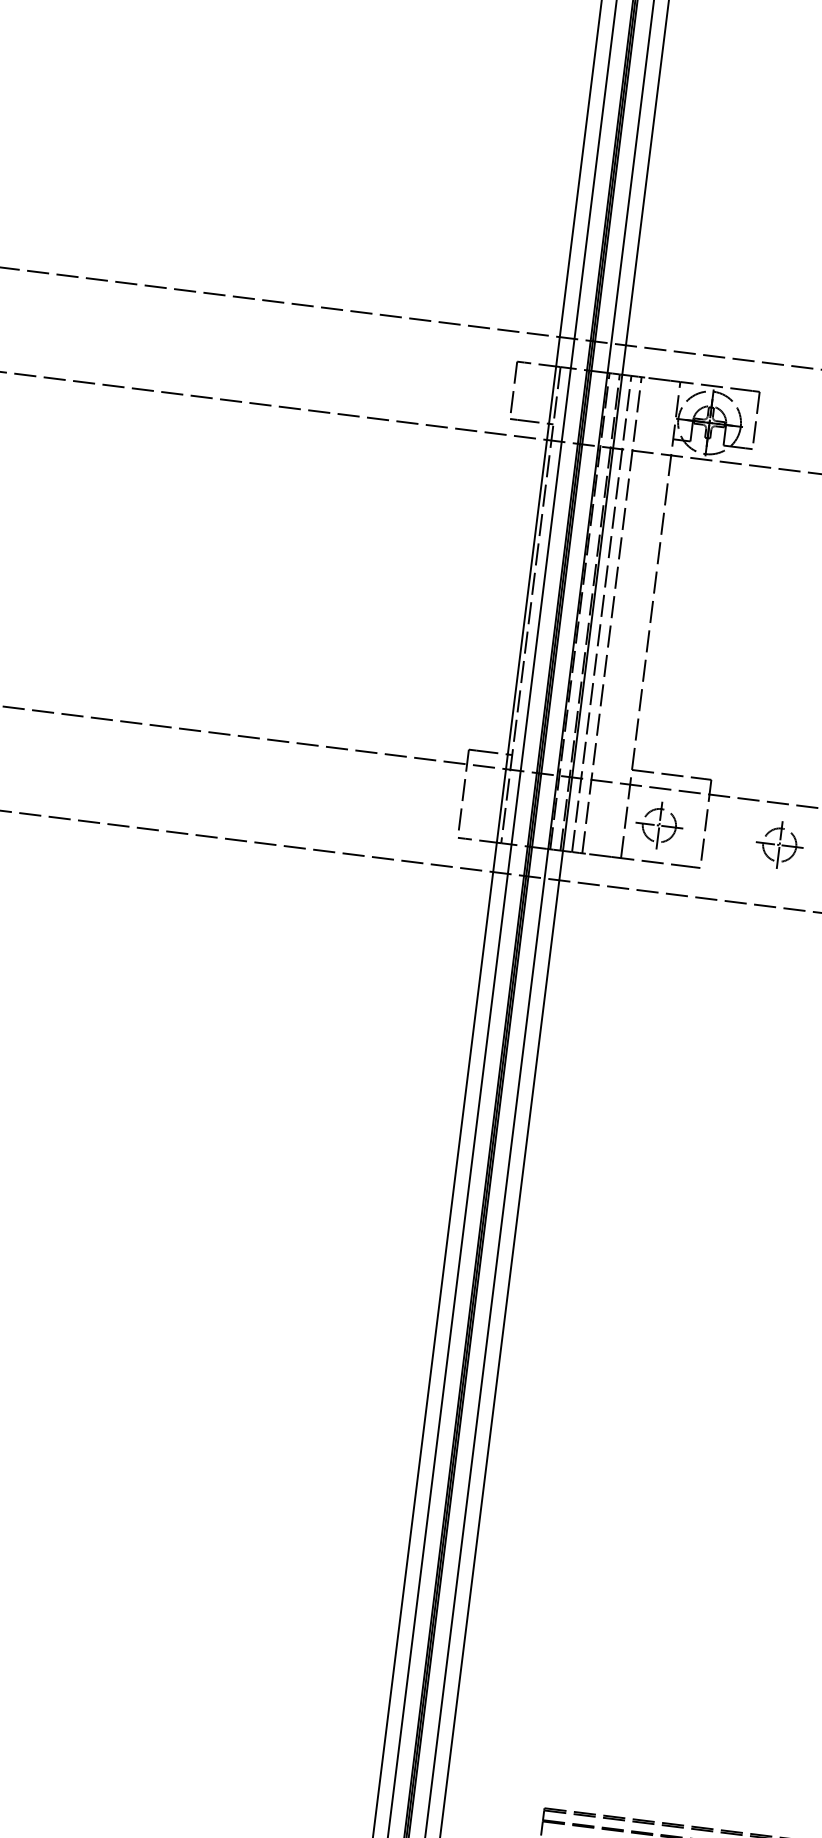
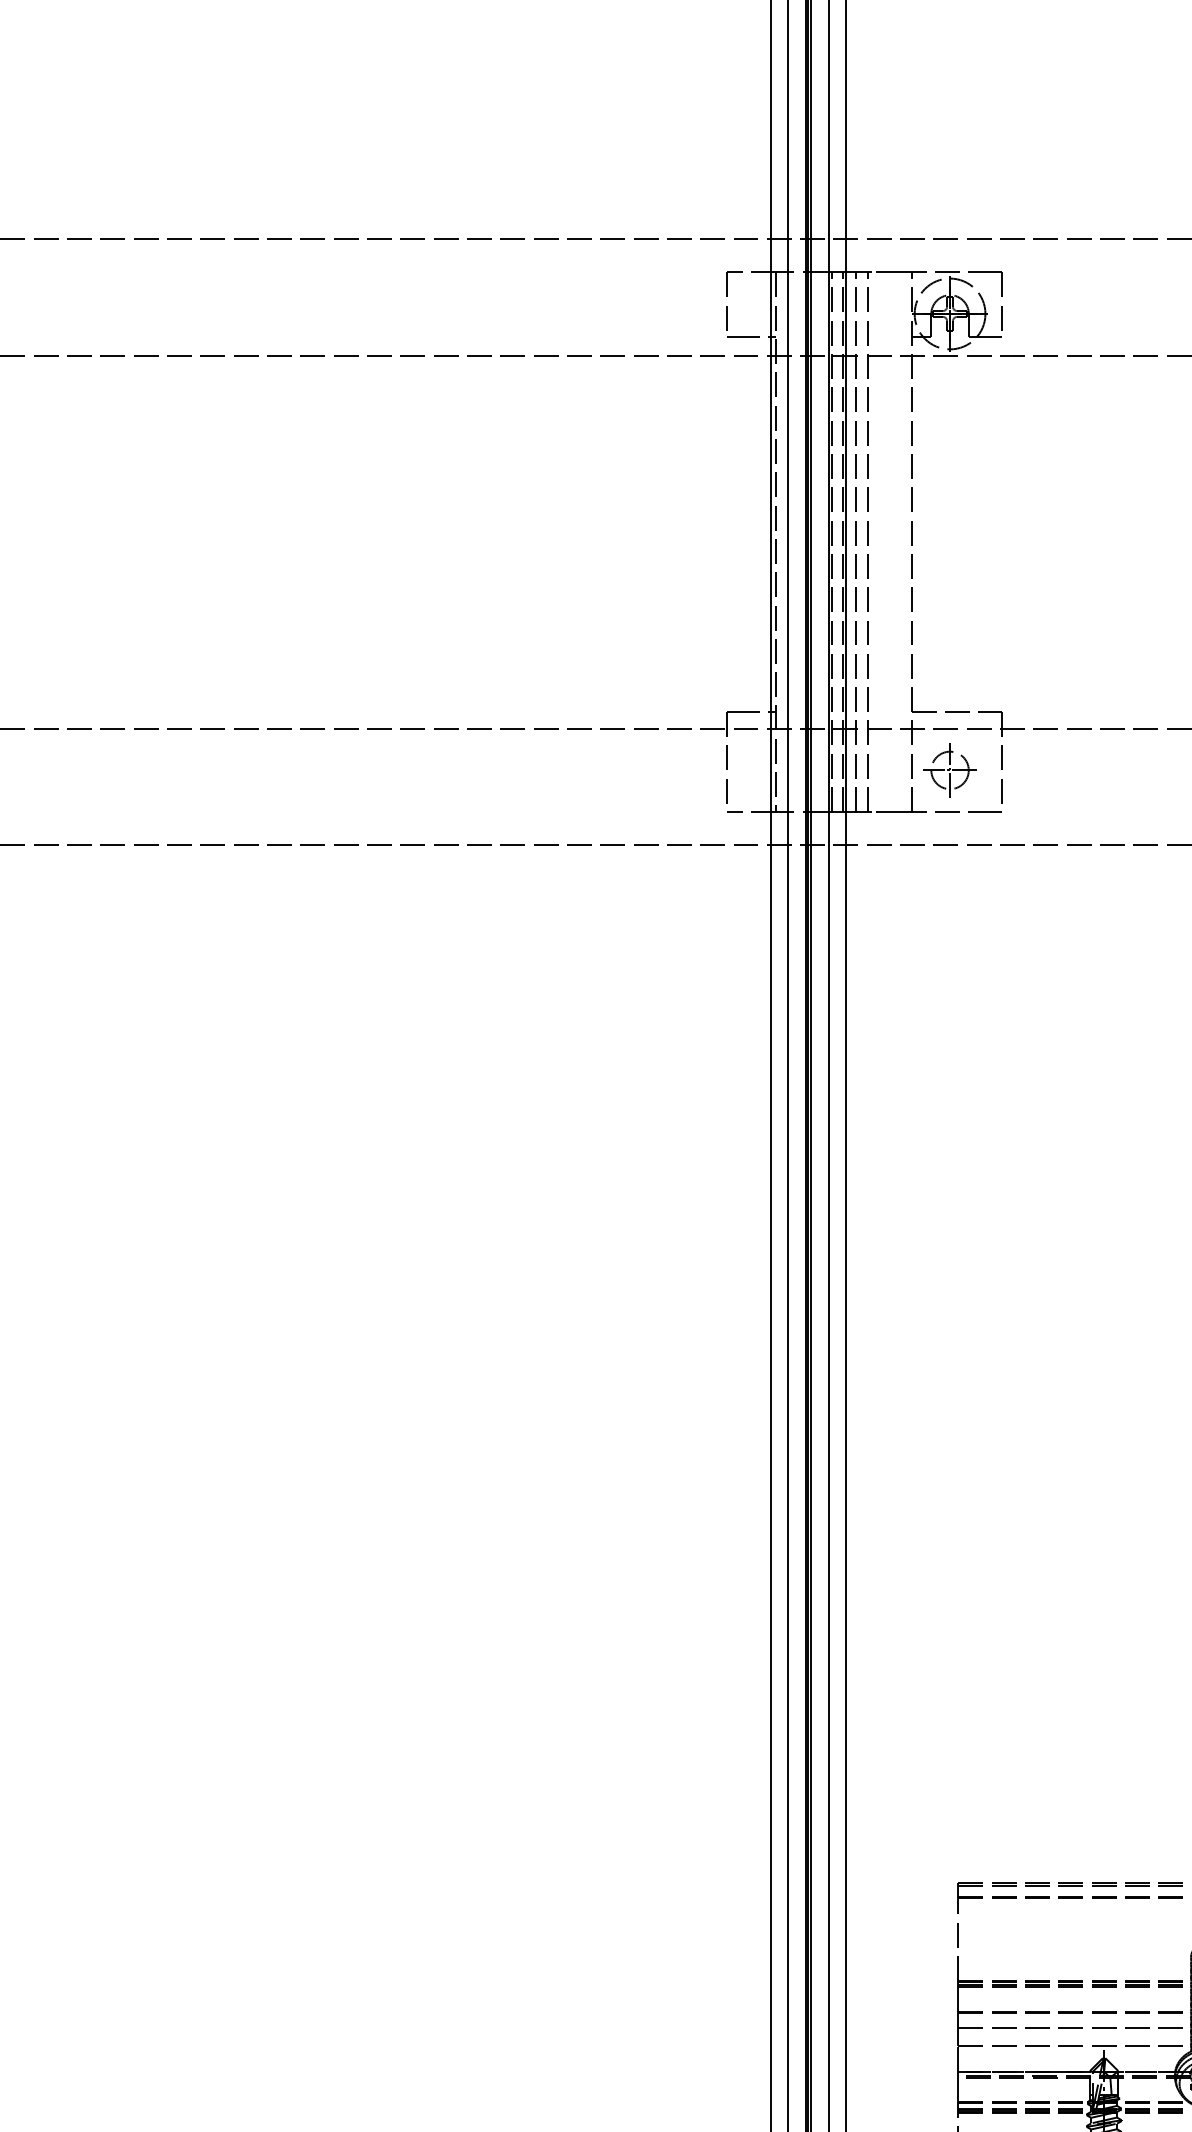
part: (779, 845) -> (1086, 775), removed

